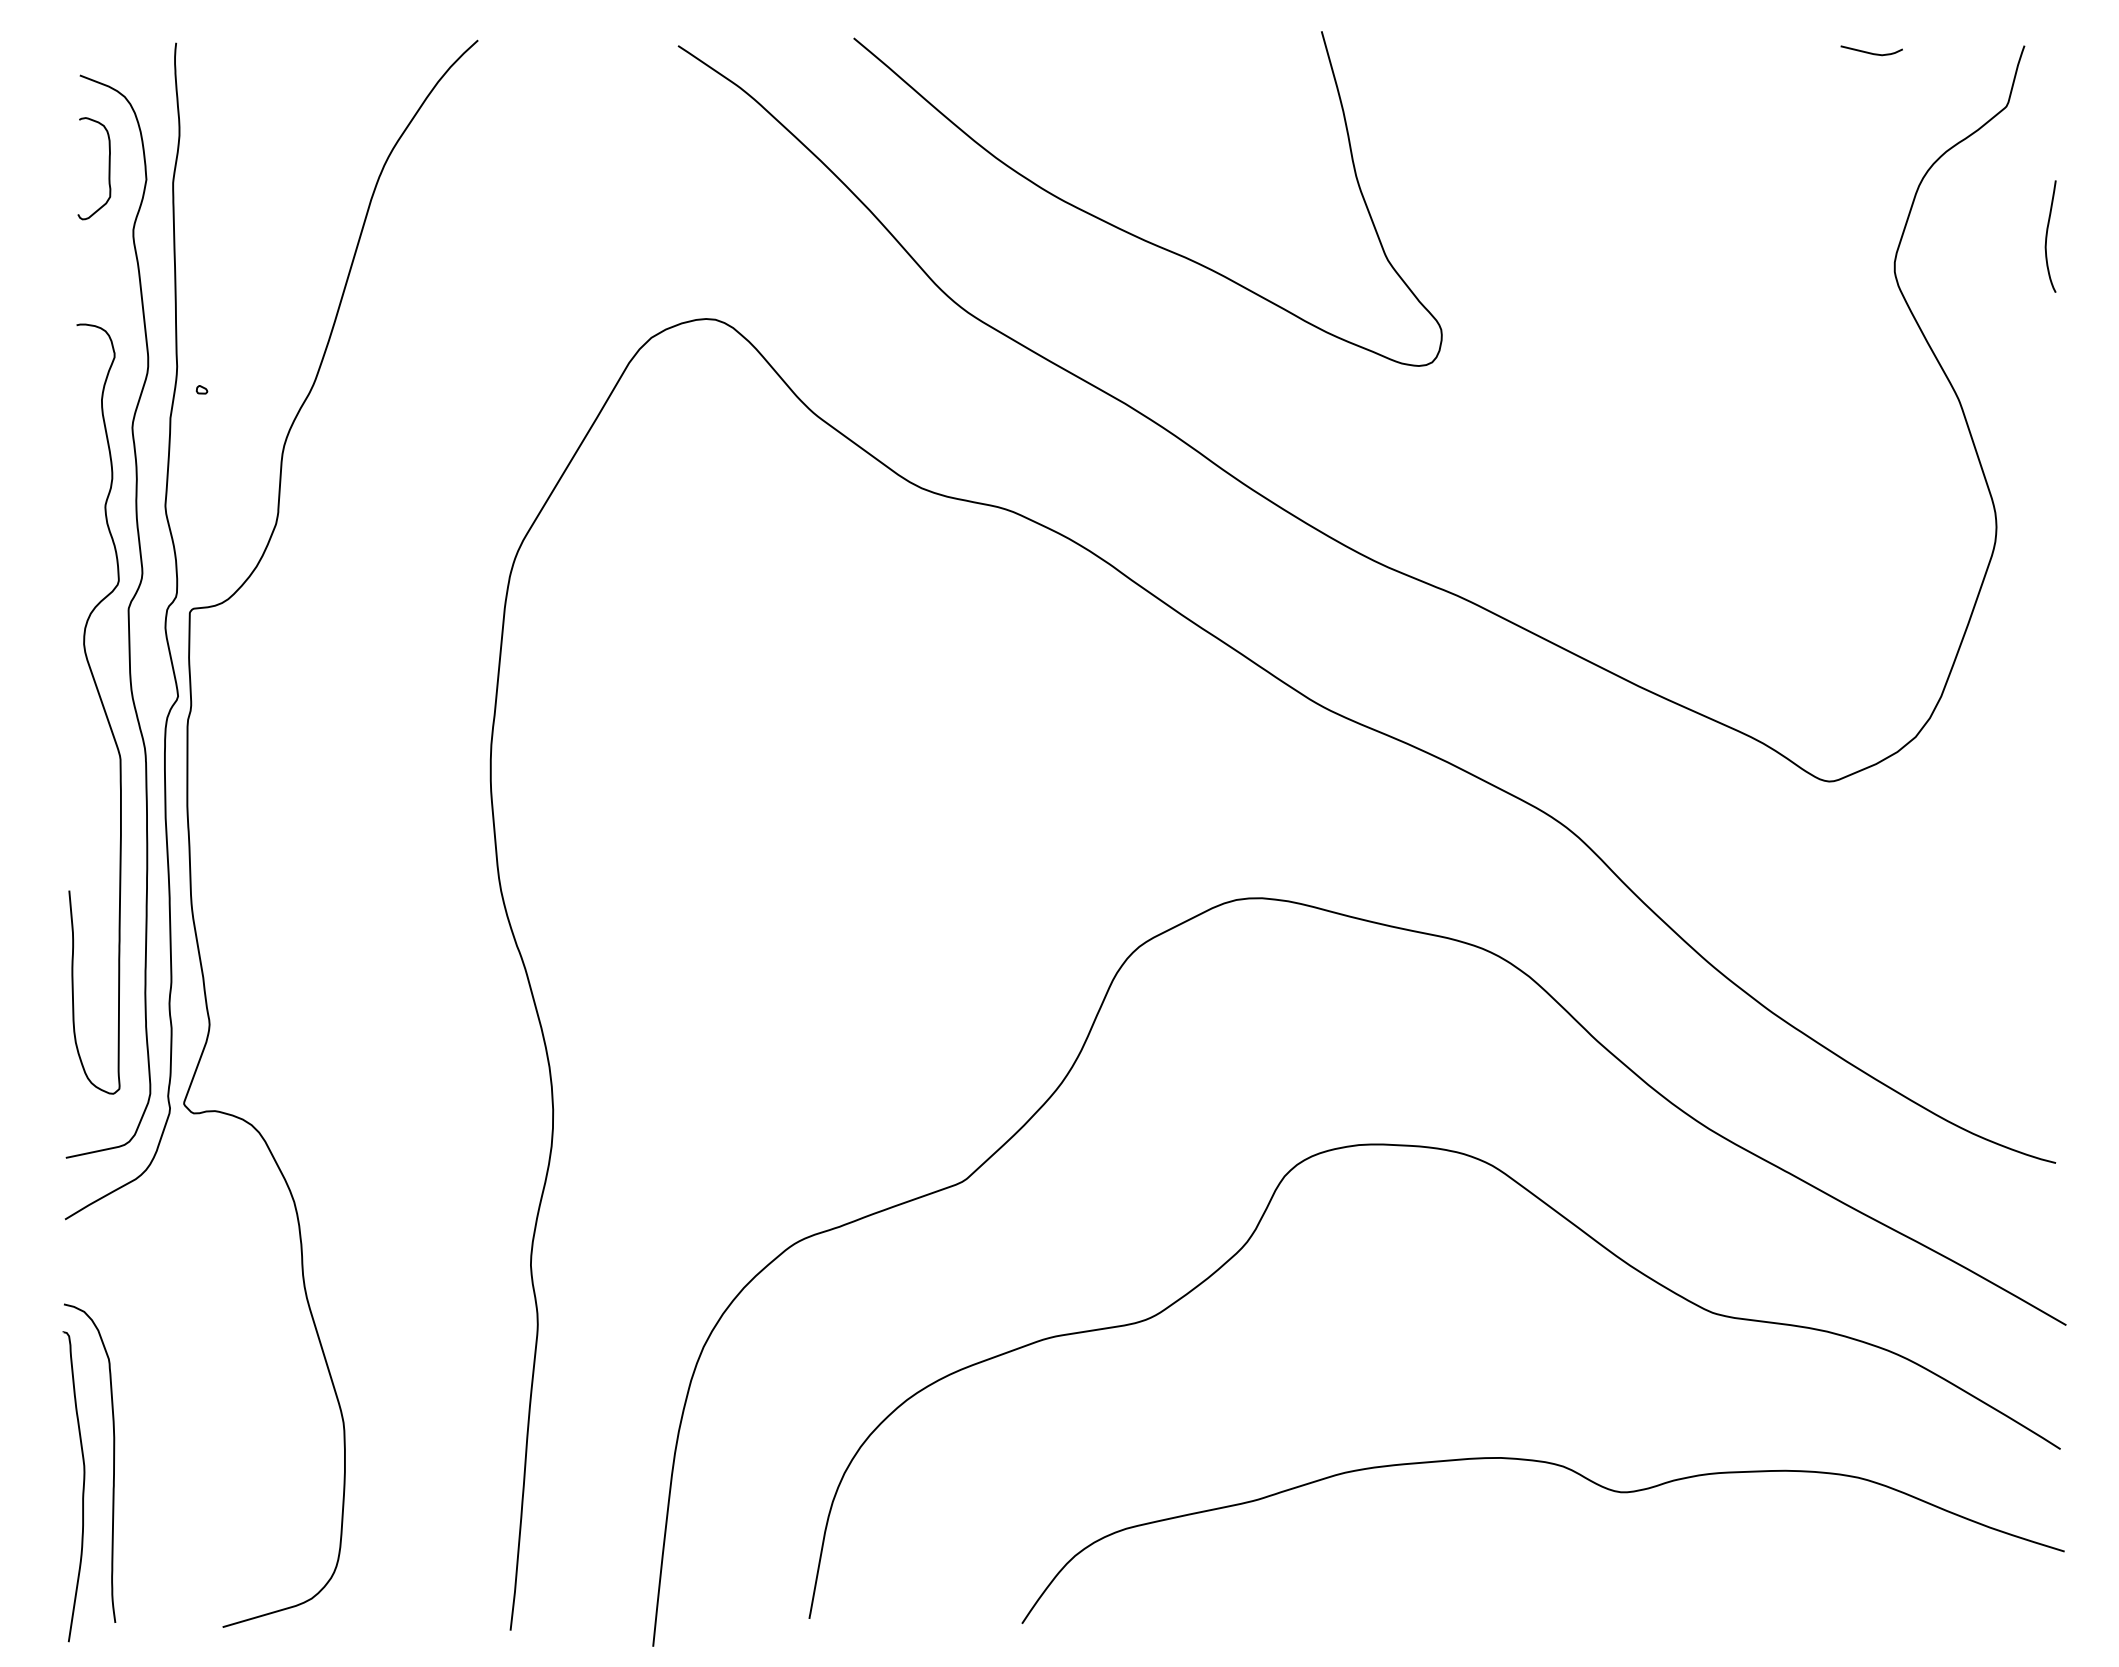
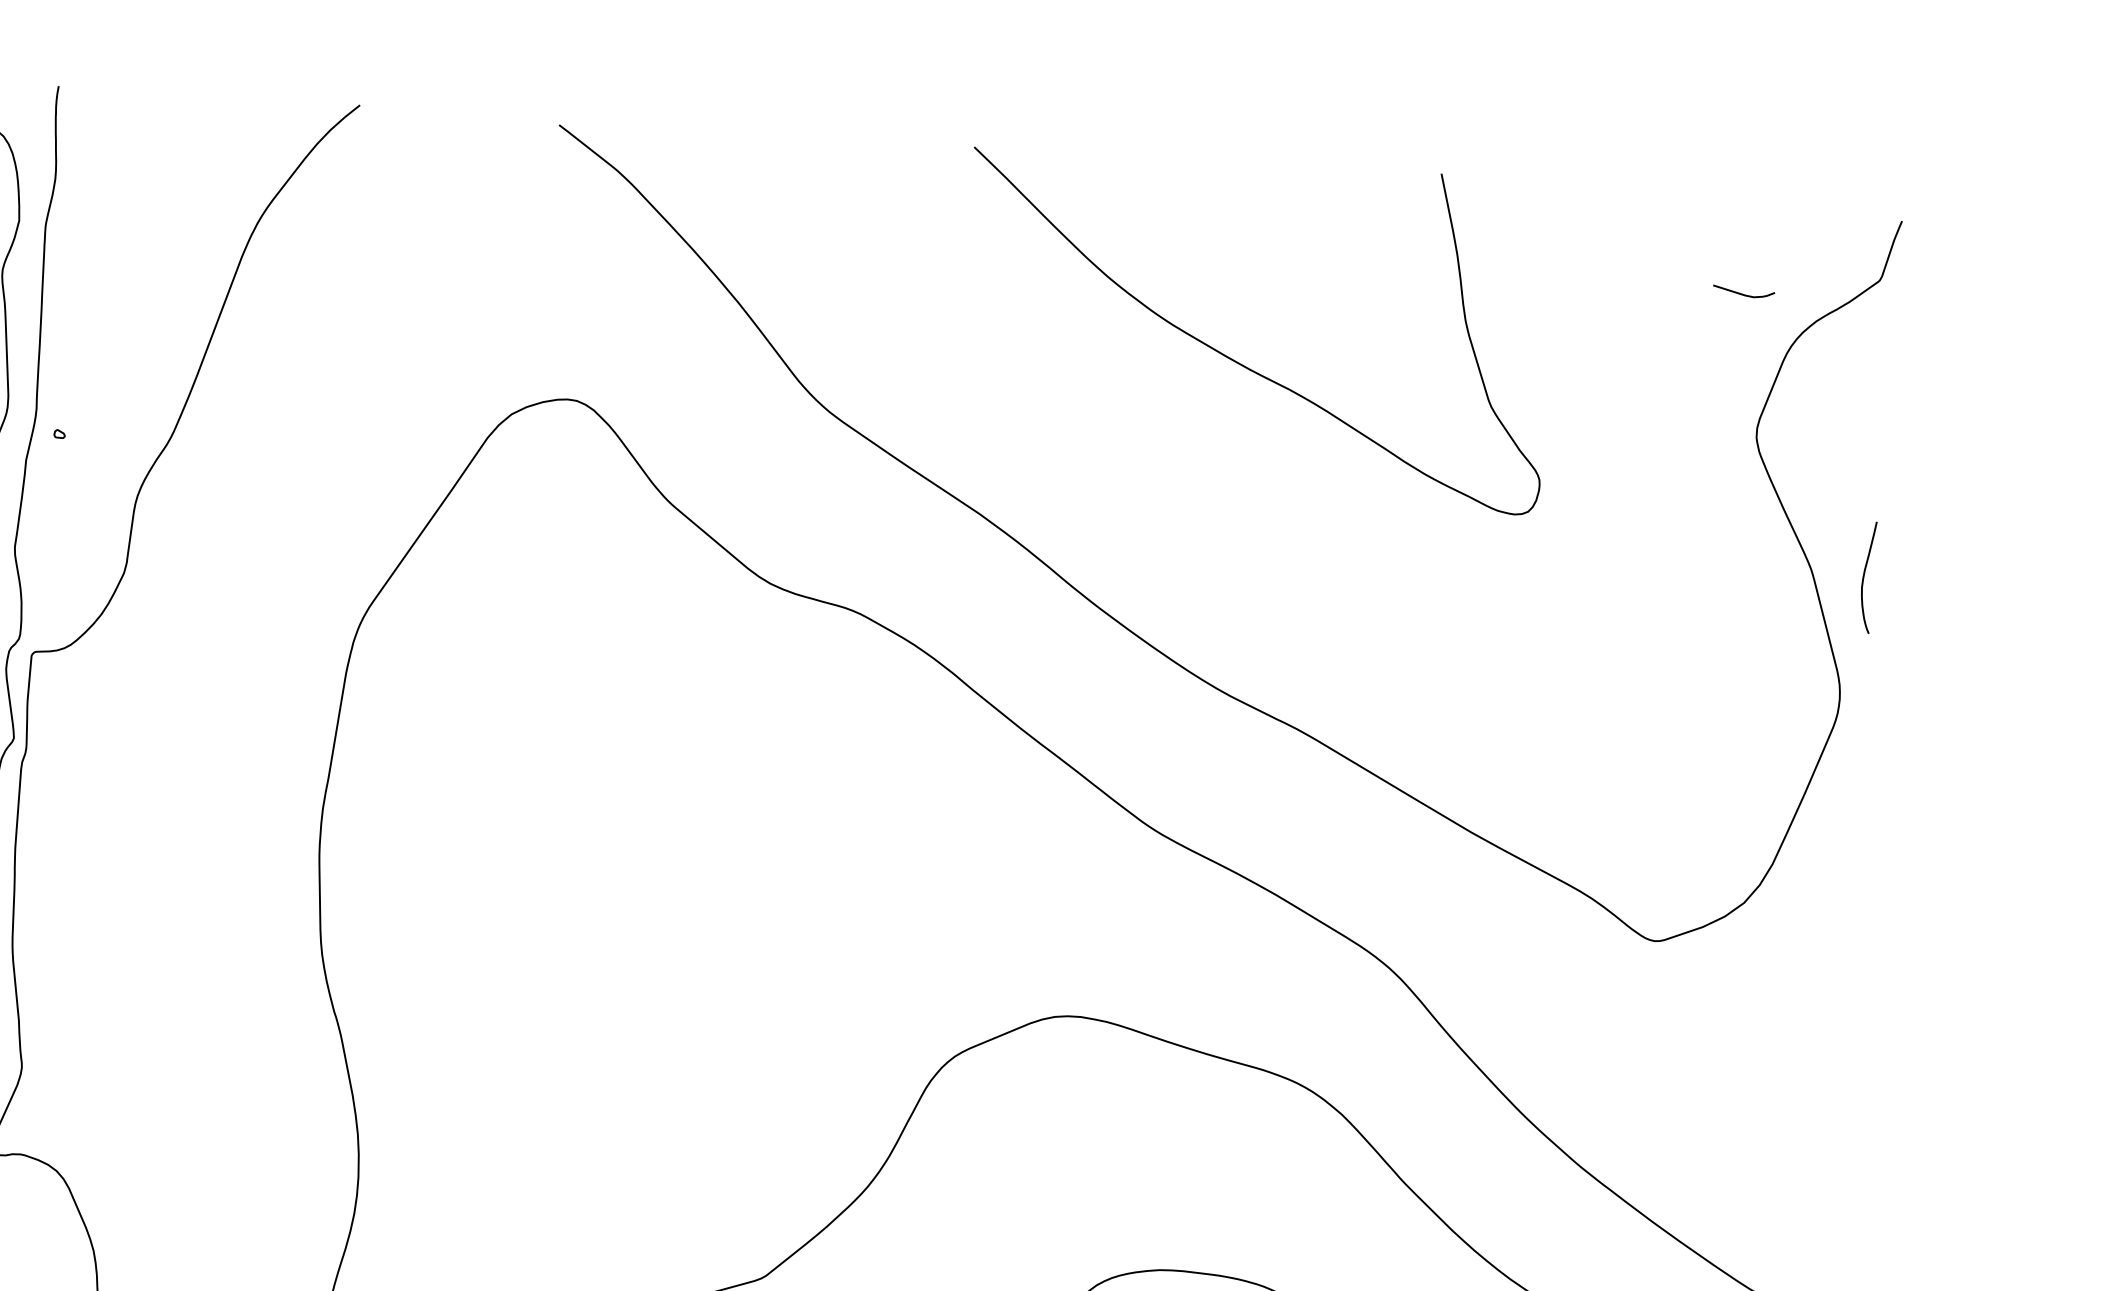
curve: (1871, 52) -> (1743, 293), moved
curve: (1130, 232) -> (1236, 360), moved
curve: (2047, 236) -> (1864, 577), moved

